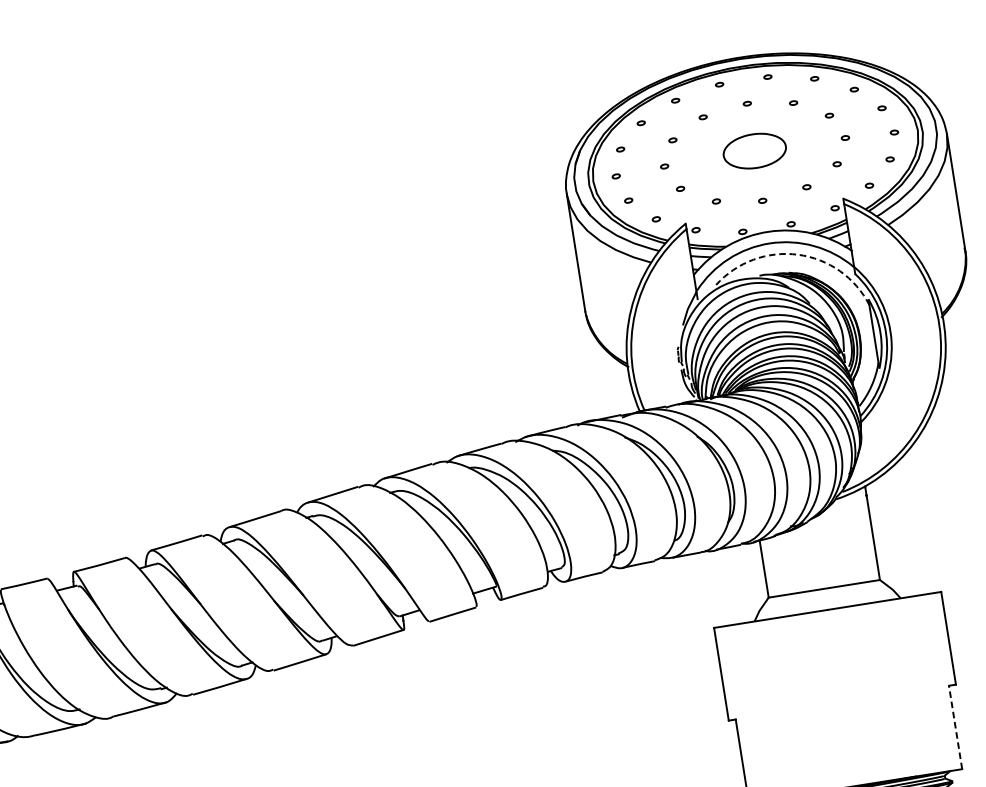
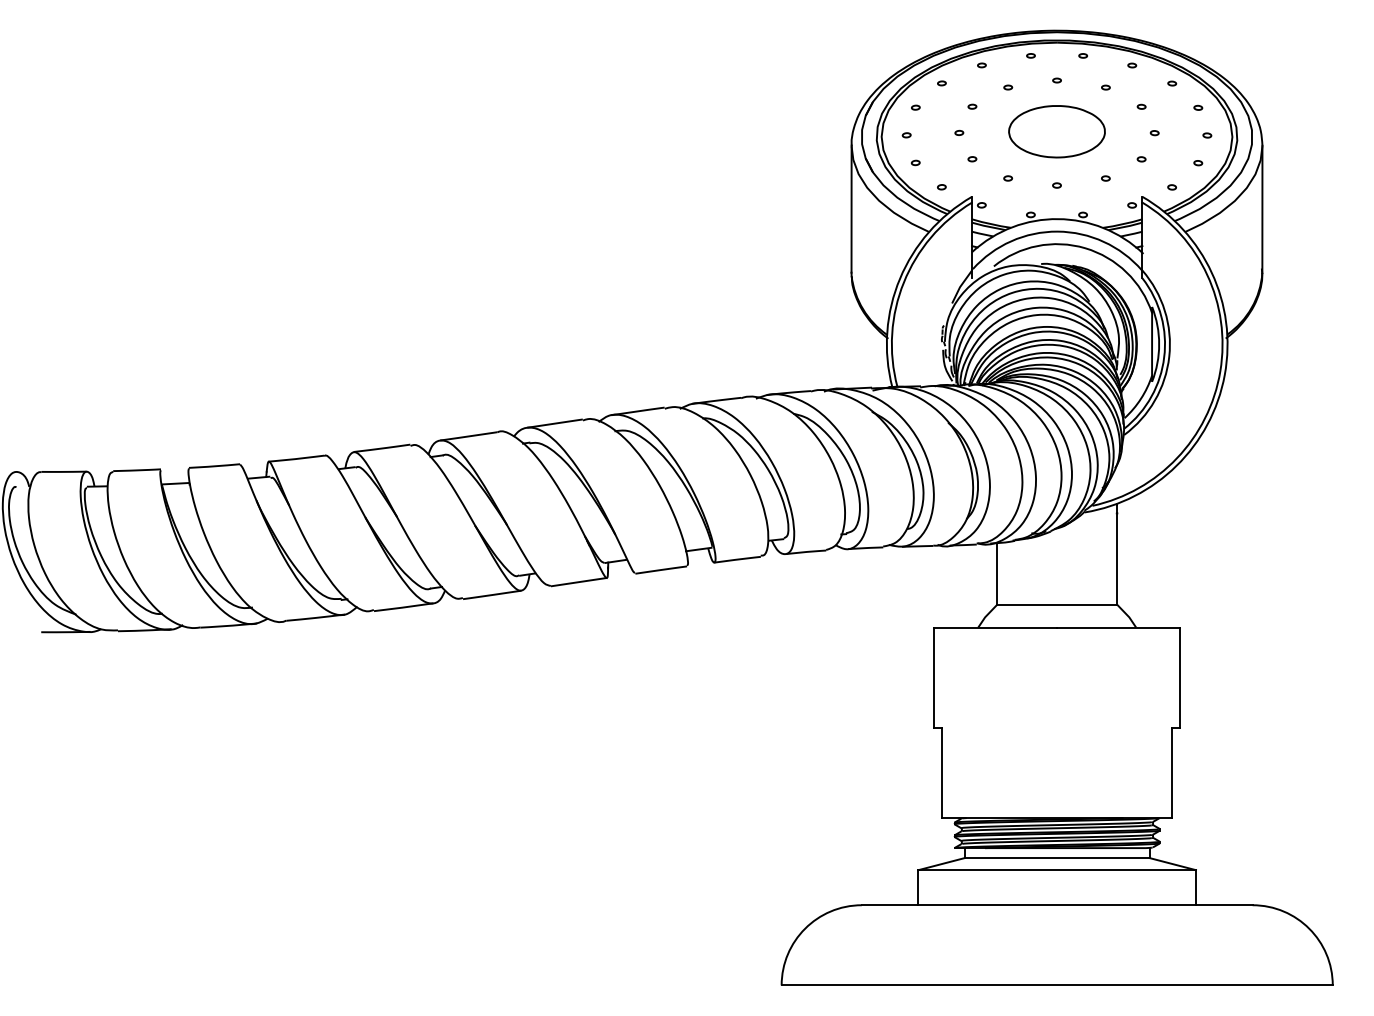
part: (754, 150) -> (1056, 131), size x1.43
arc: (798, 254) -> (1085, 248), dashed -> solid
line: (955, 727) -> (1172, 772), dashed -> solid

